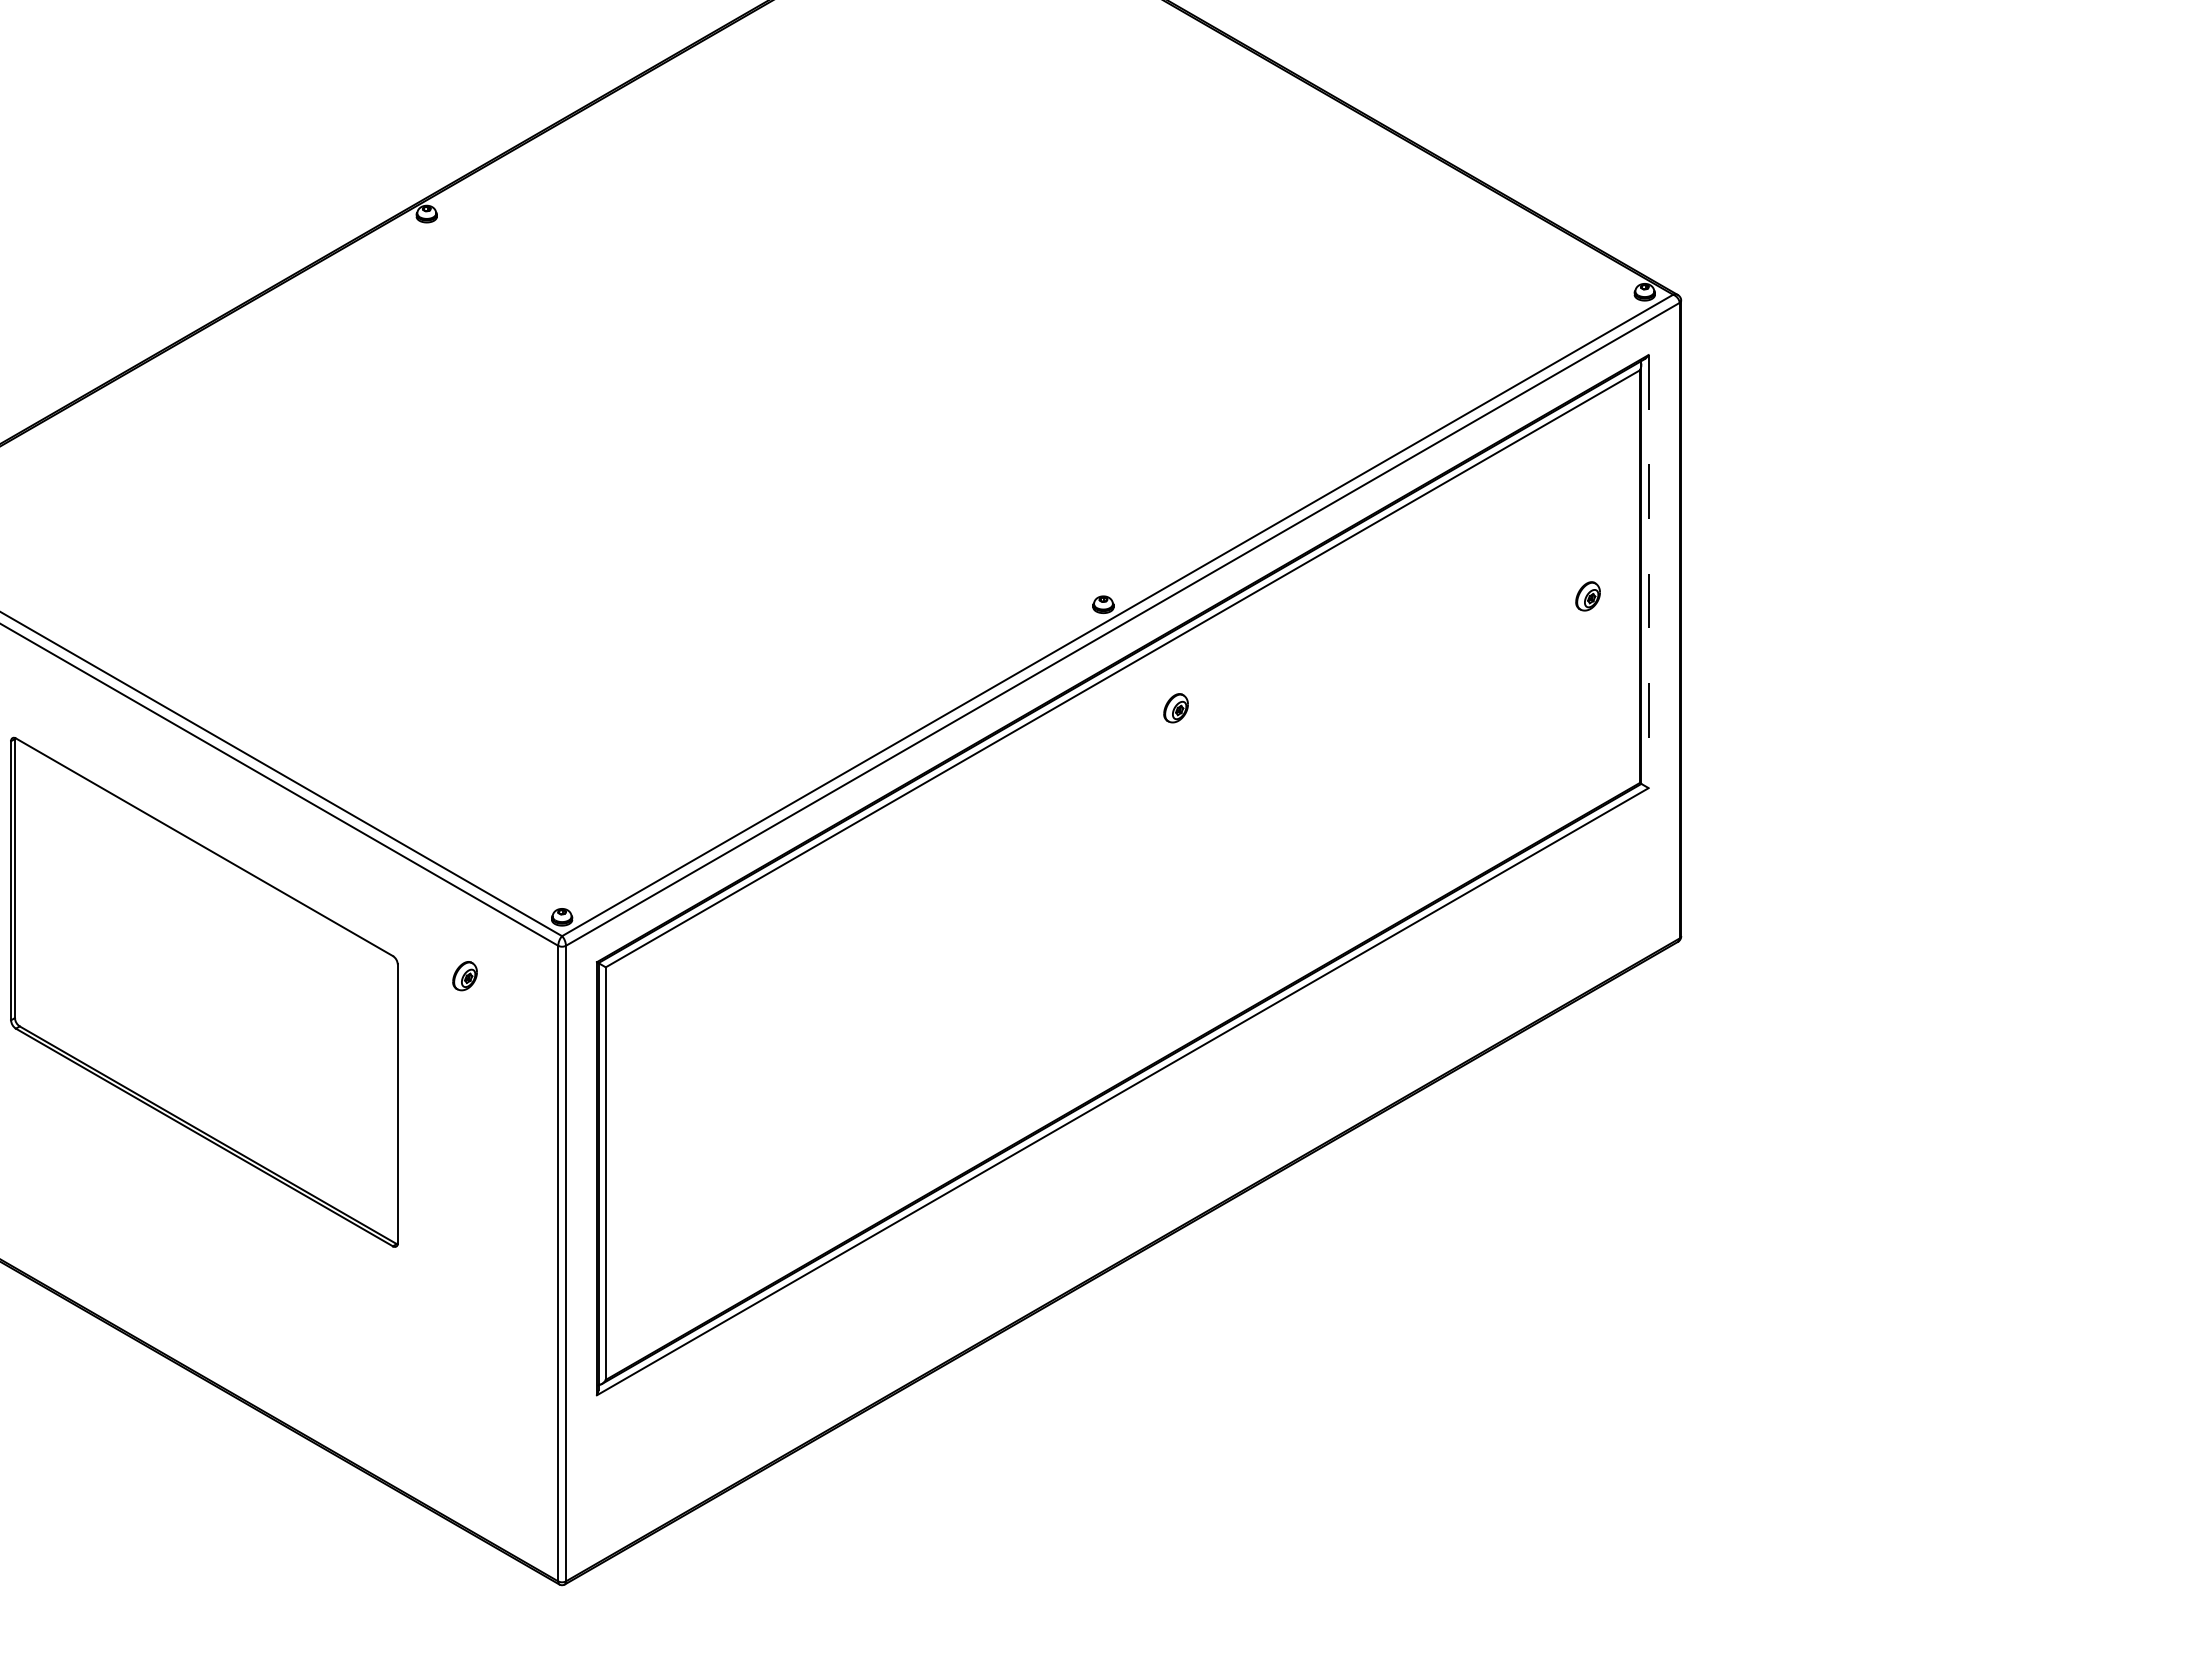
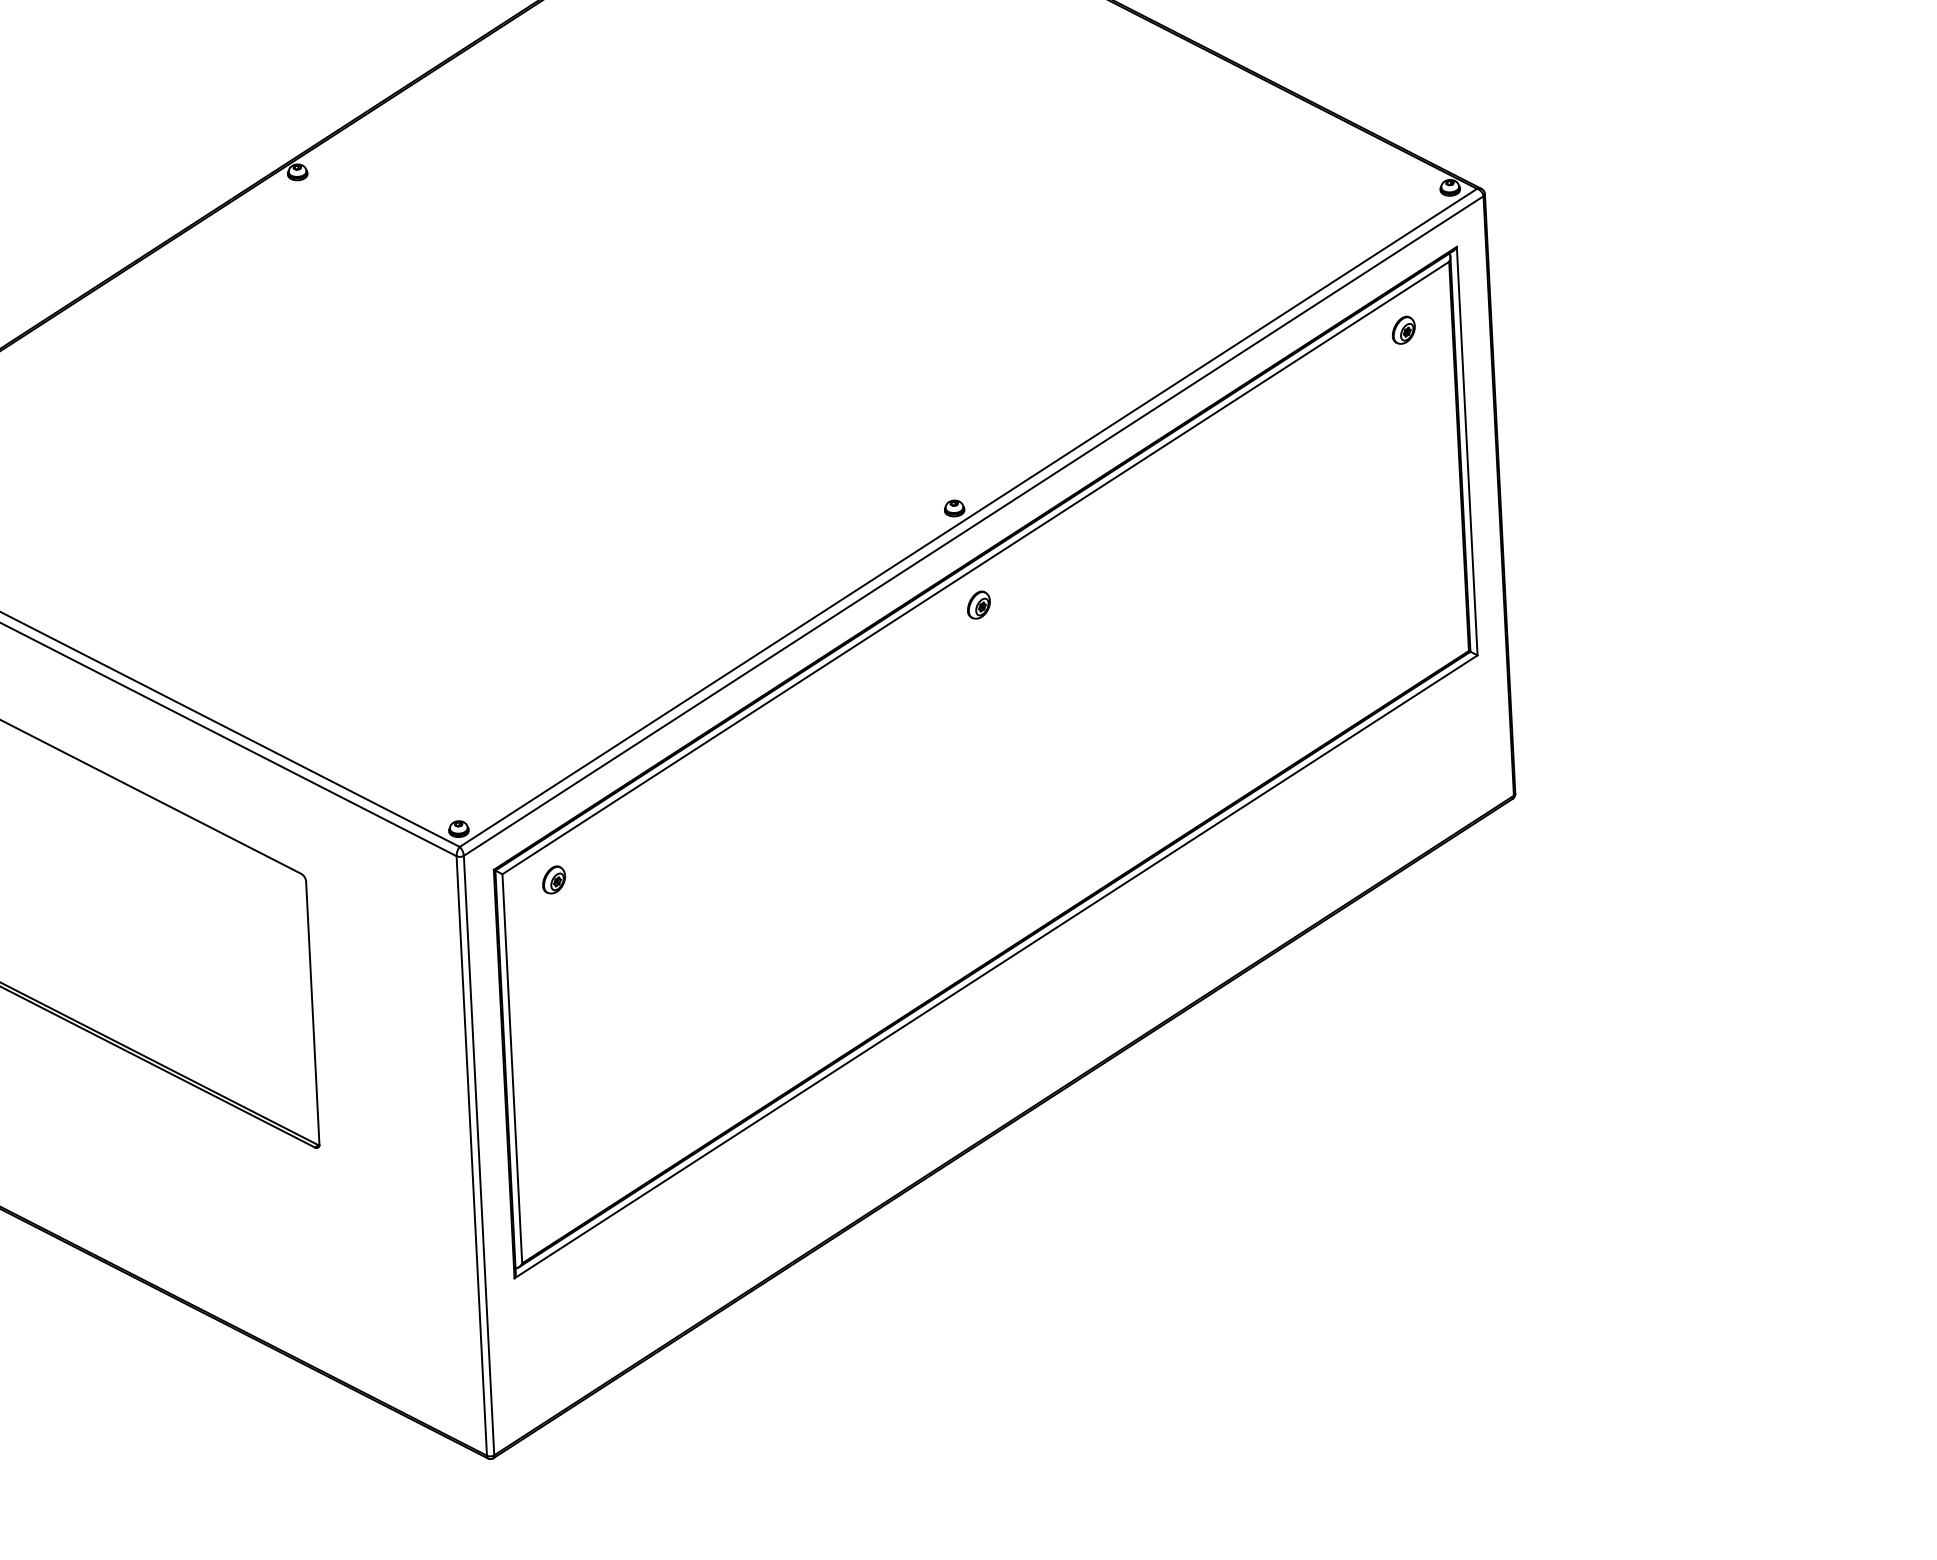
line: (1648, 571) -> (1467, 451), dashed -> solid
part: (1587, 596) -> (1403, 330), moved
part: (1175, 708) -> (978, 605), moved
part: (464, 976) -> (553, 880), moved

